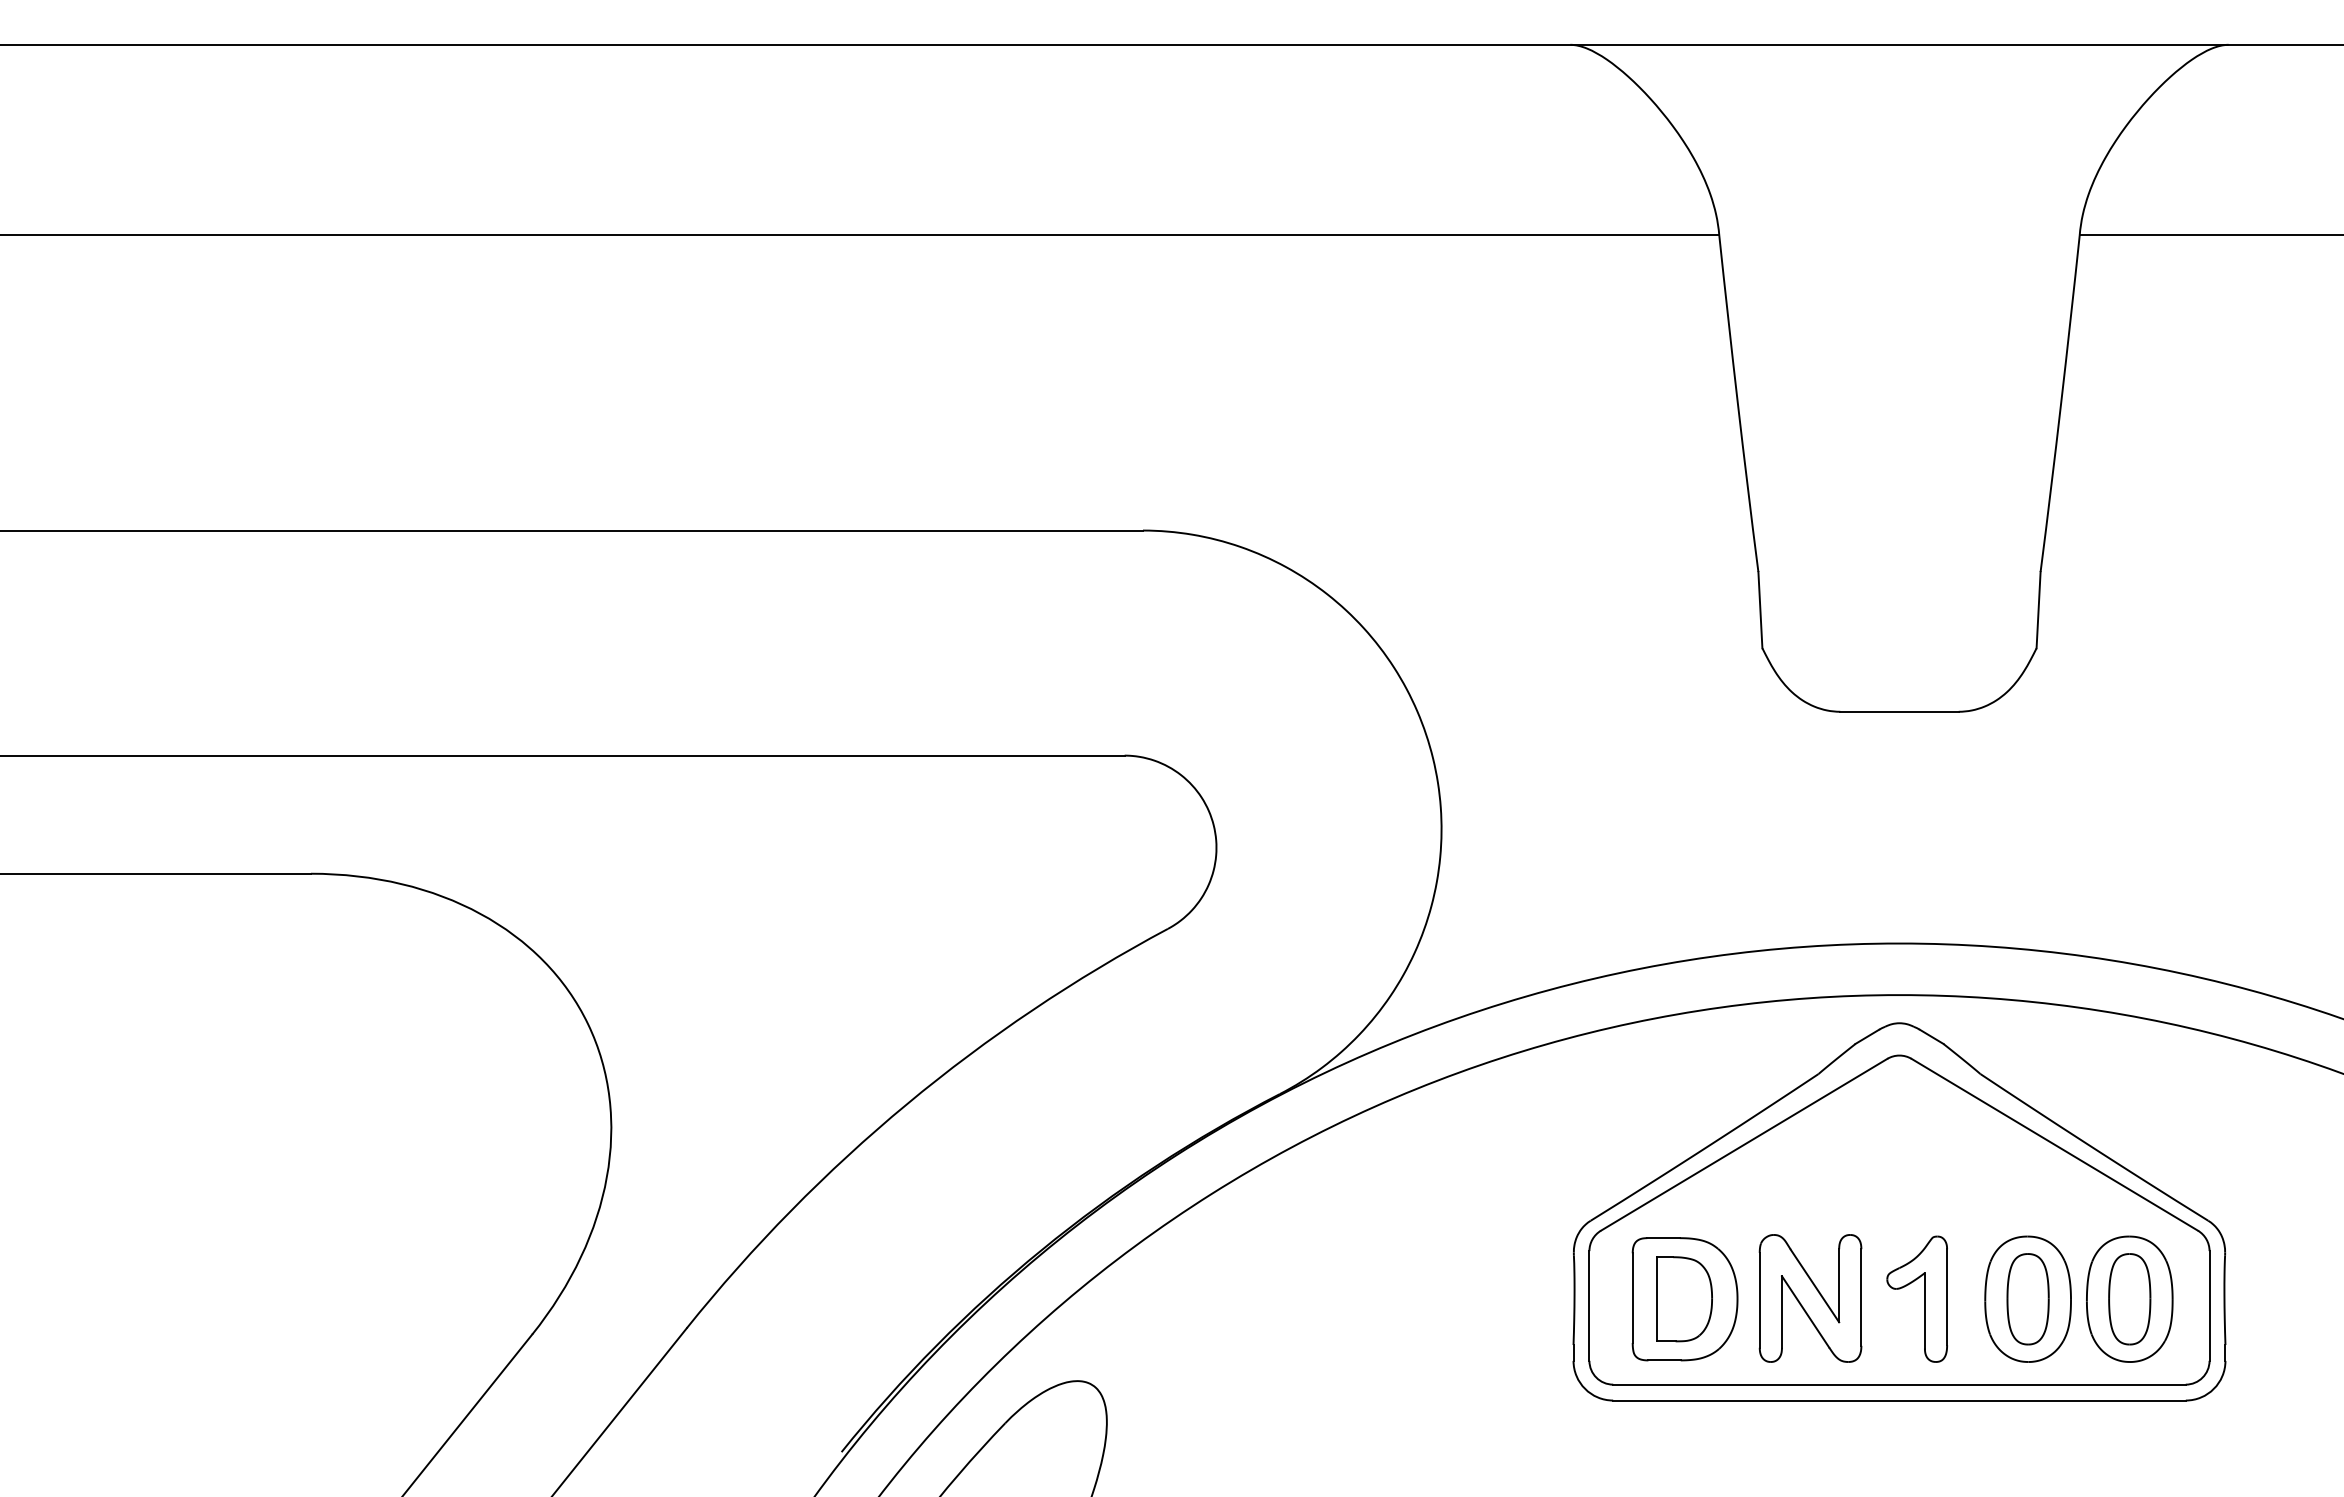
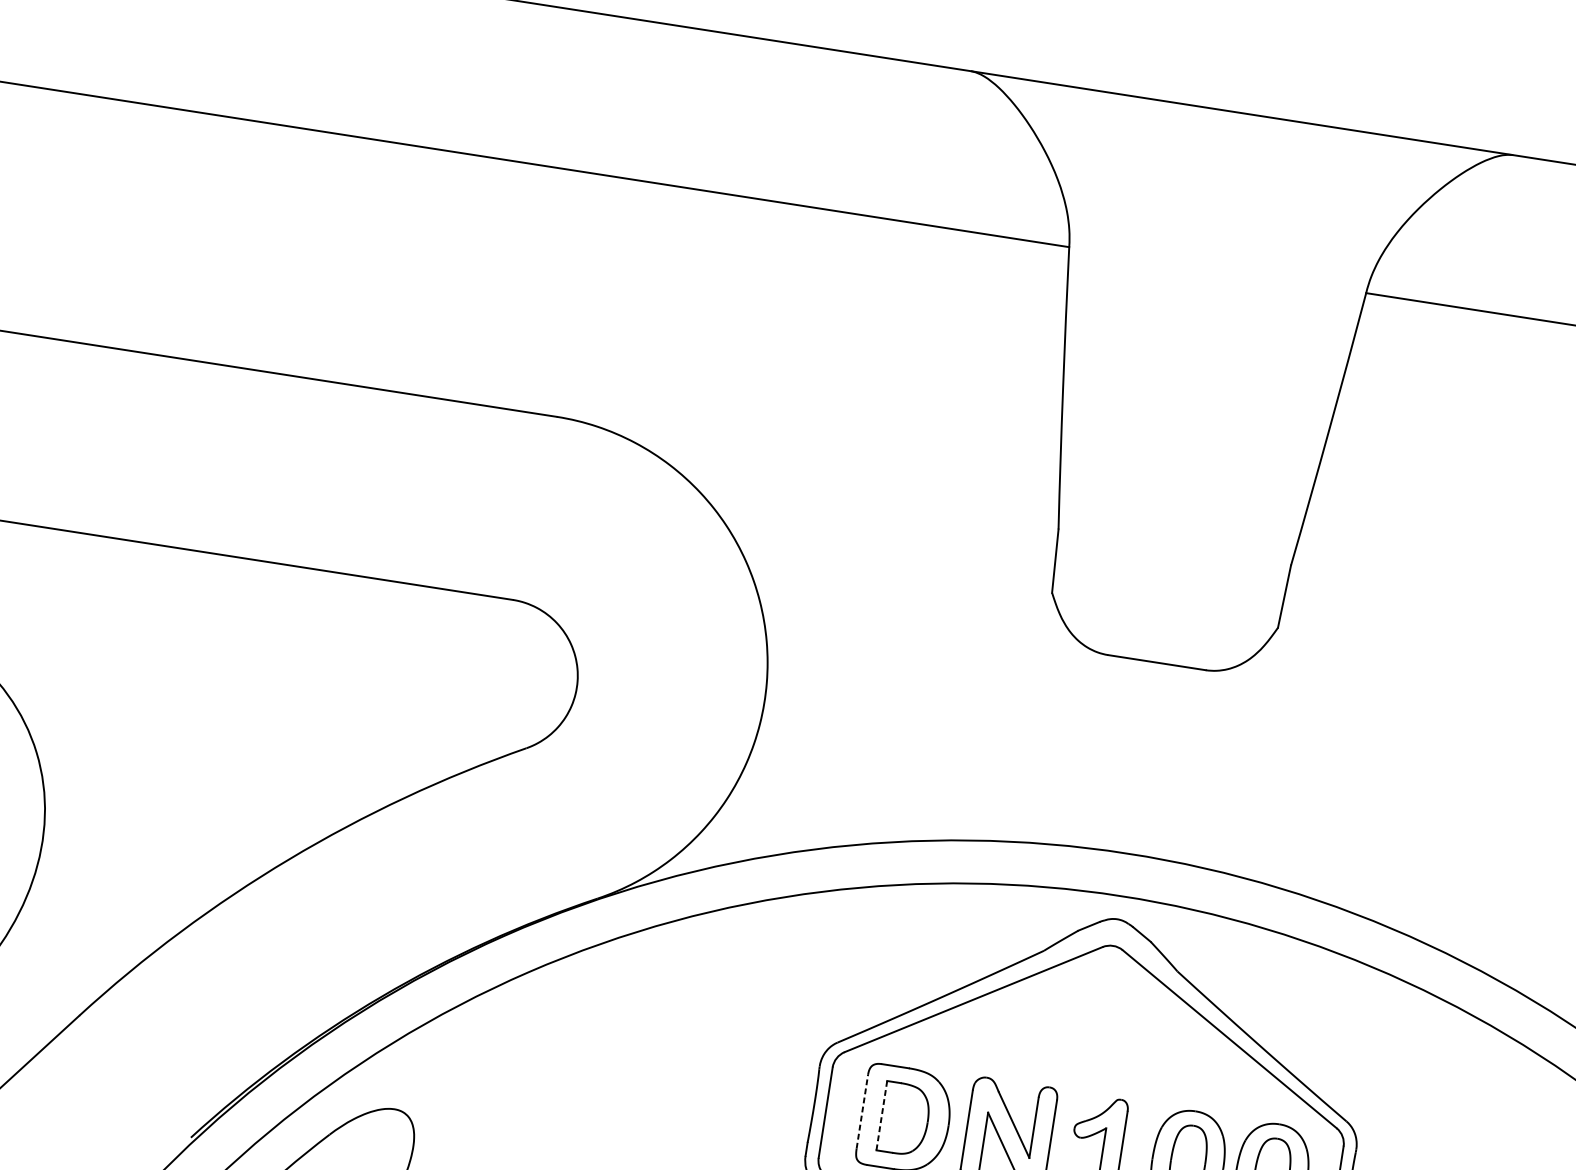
line: (1632, 1298) -> (862, 1111), solid -> dashed
line: (1656, 1299) -> (881, 1115), solid -> dashed

